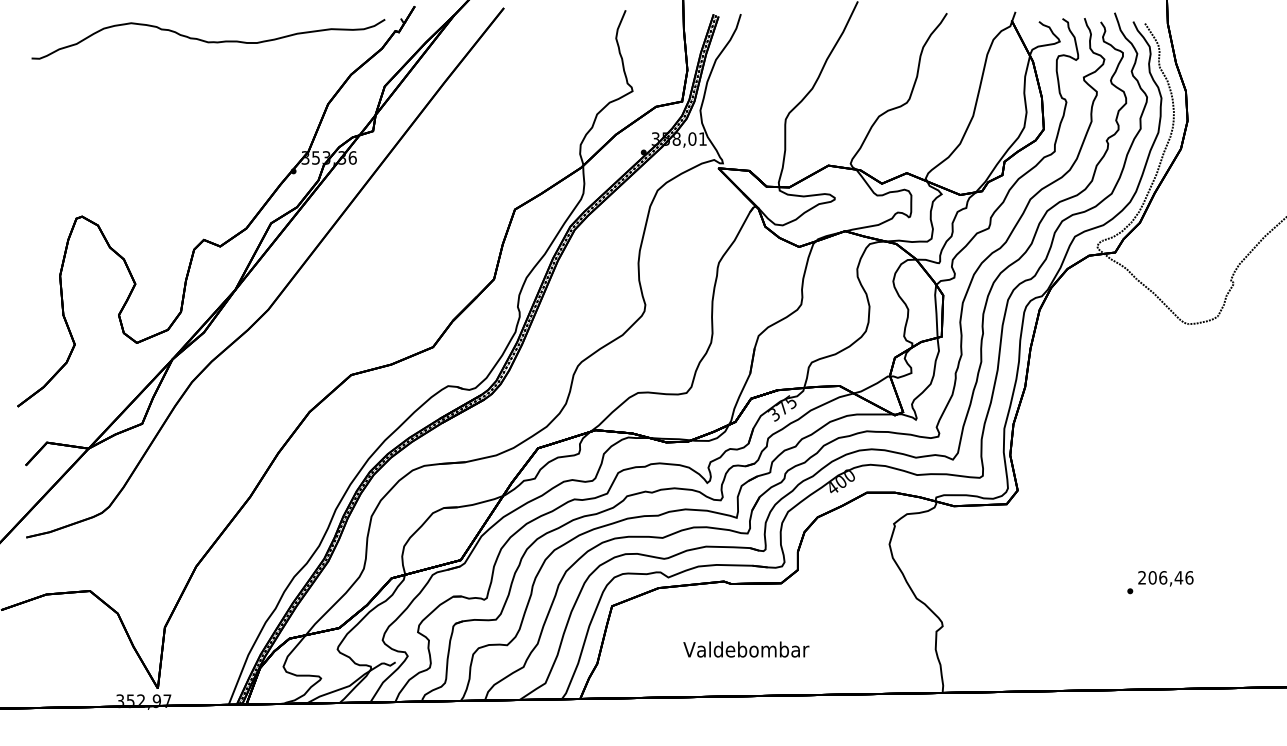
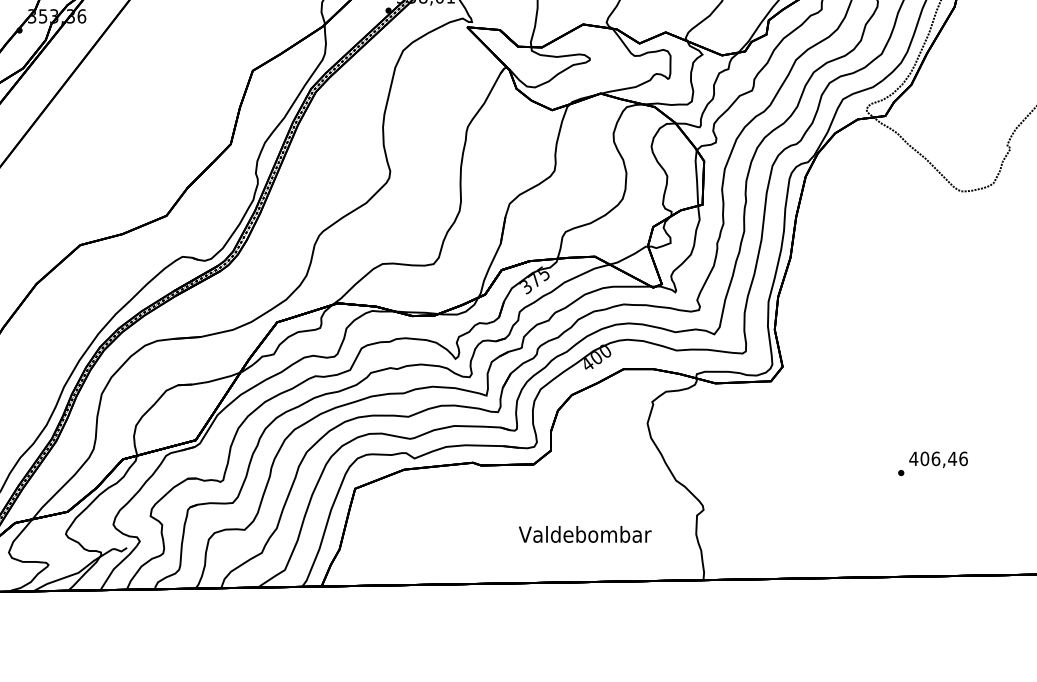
text: (1141, 577) -> (913, 458), 206,46 -> 406,46
text: (746, 649) -> (585, 534), moved

